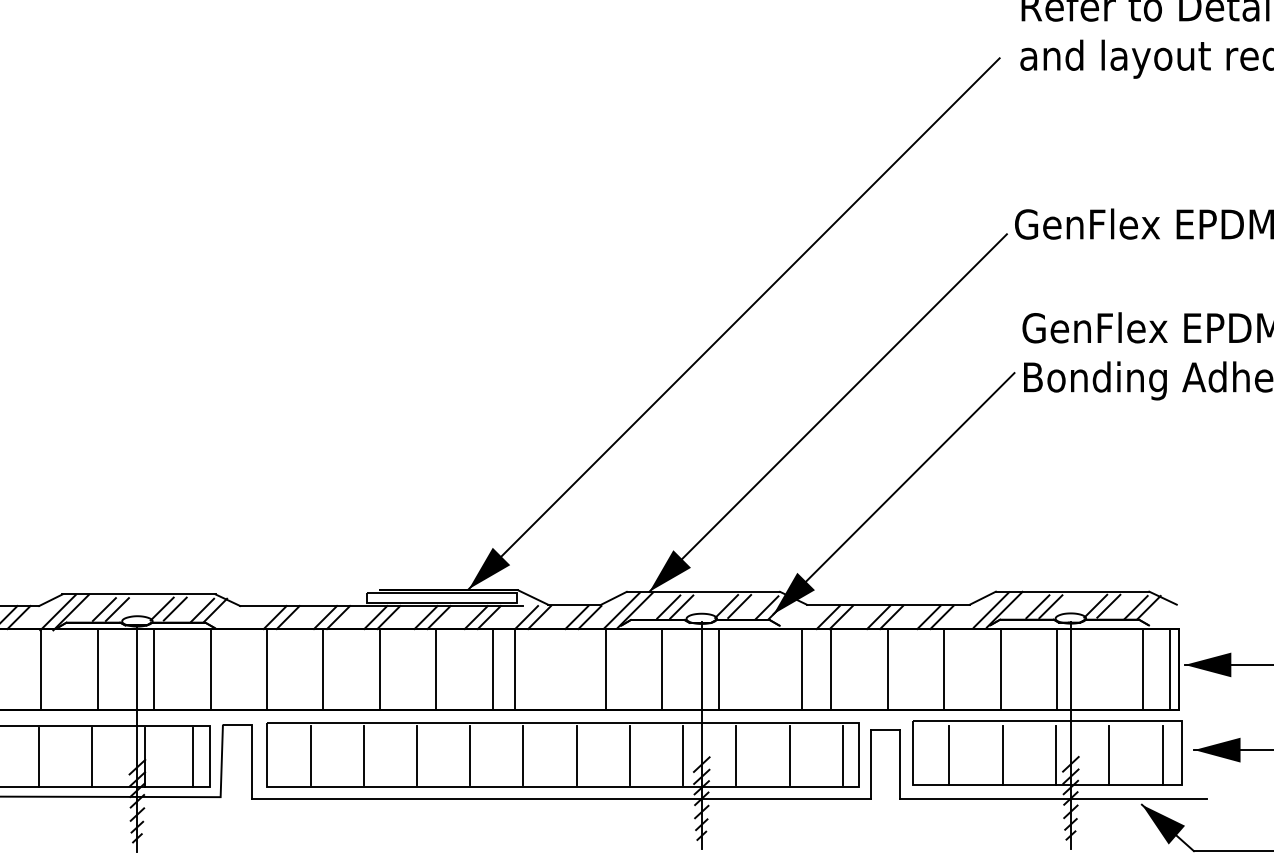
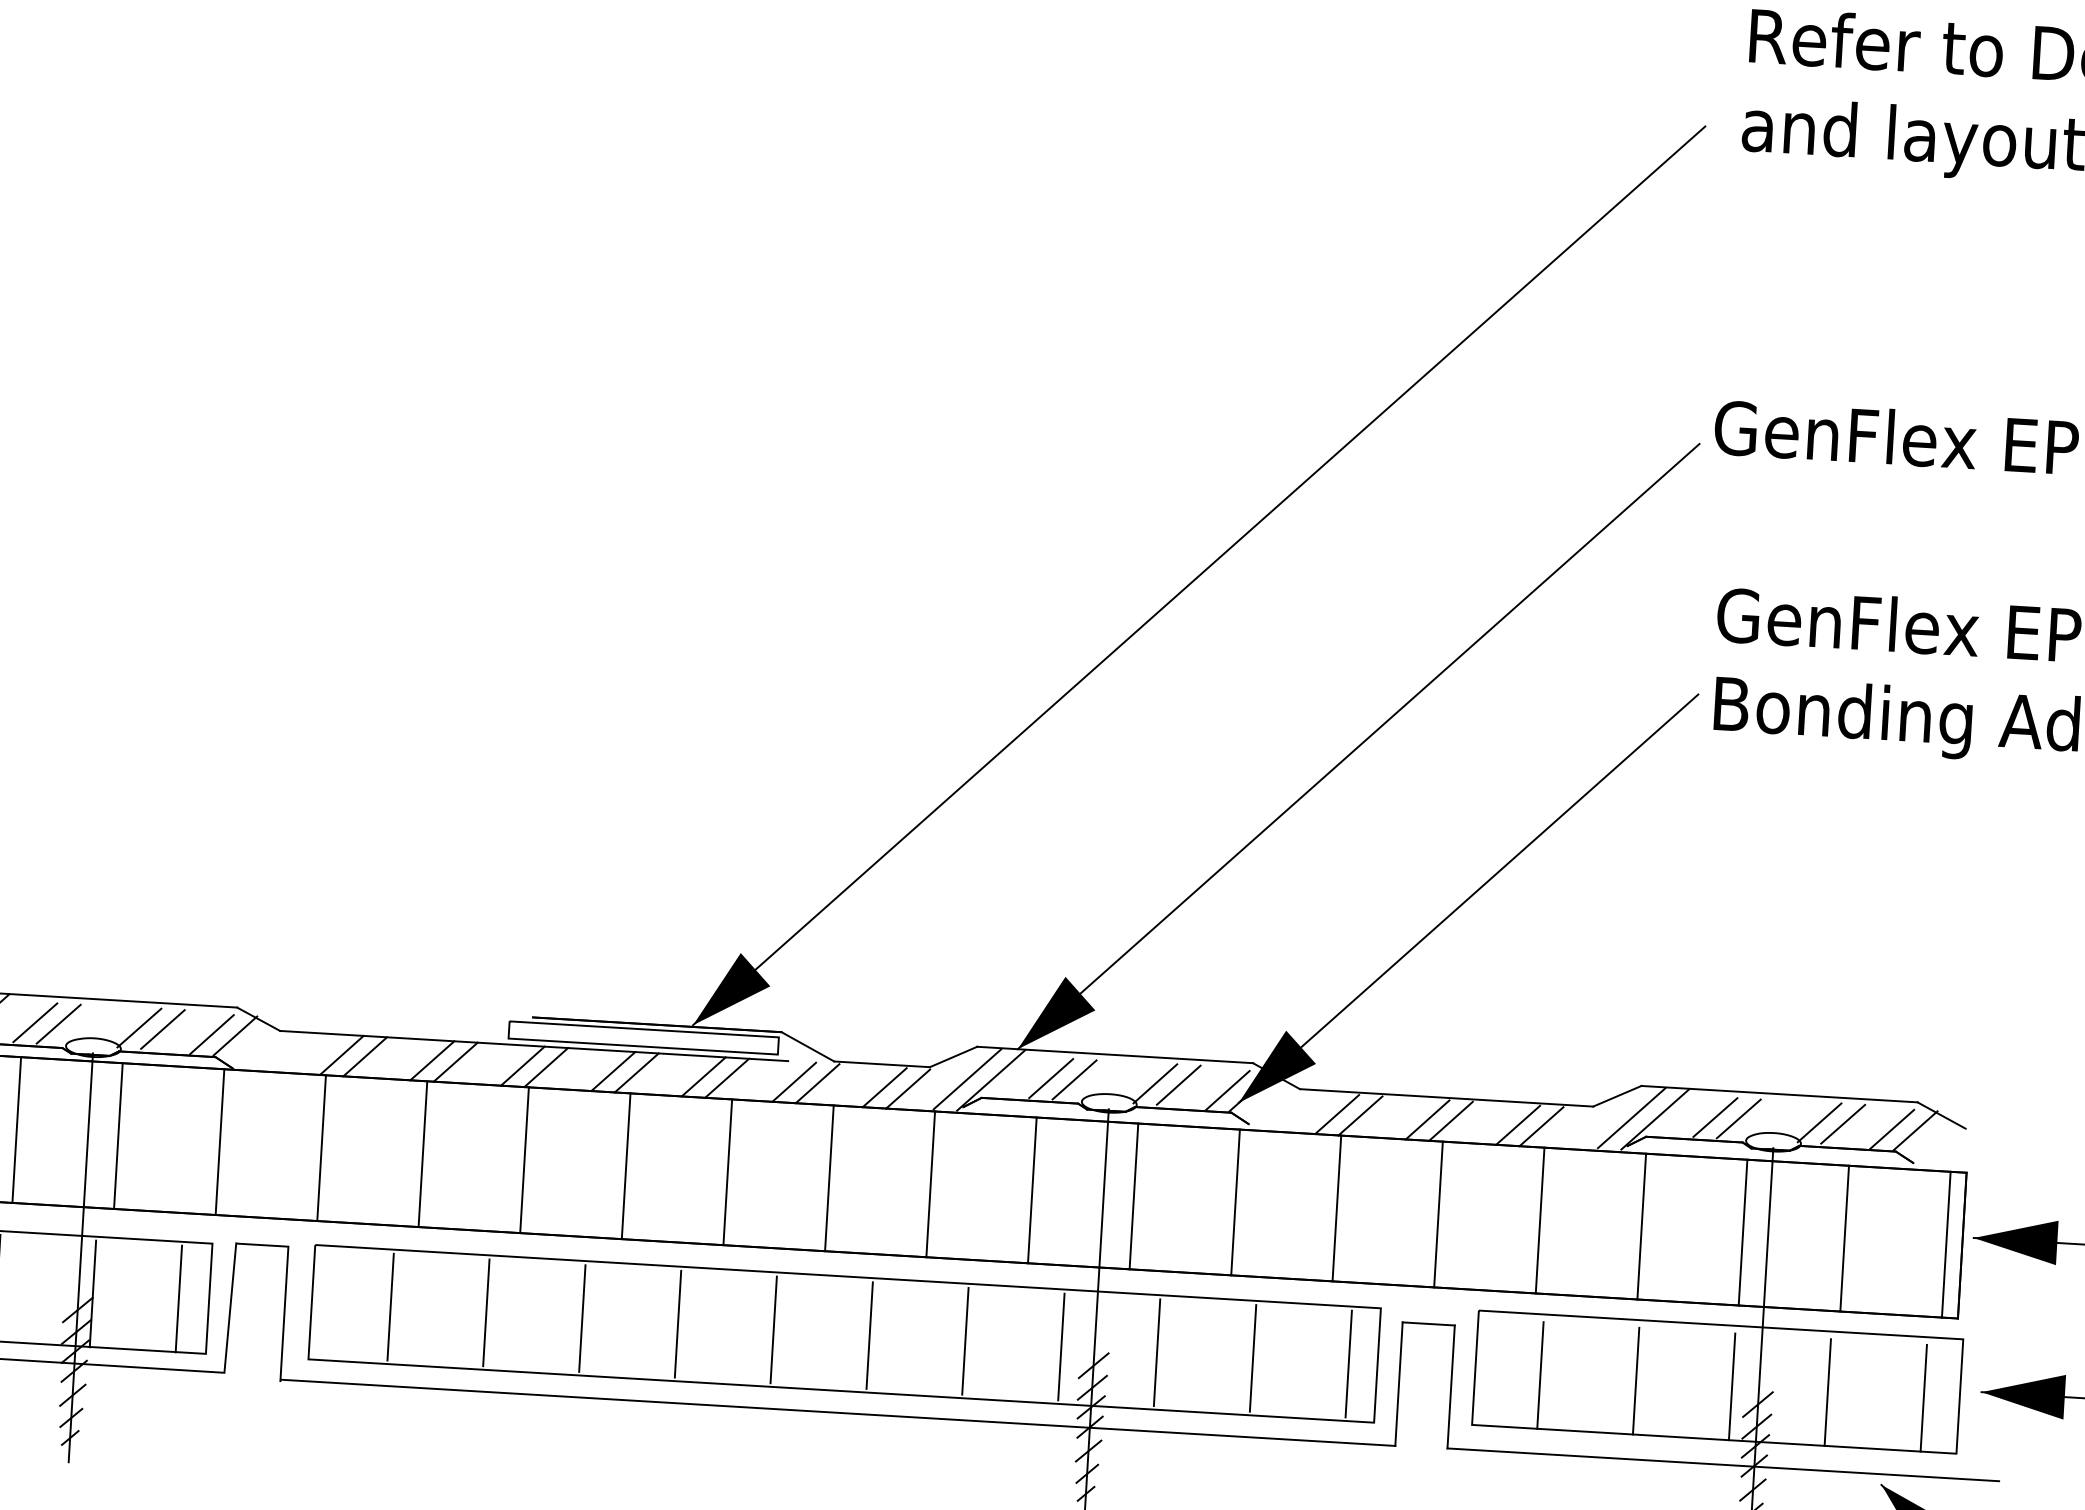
line: (515, 669) -> (829, 1178), moved
line: (801, 669) -> (1234, 1202), moved
line: (1143, 669) -> (1844, 1238), moved

